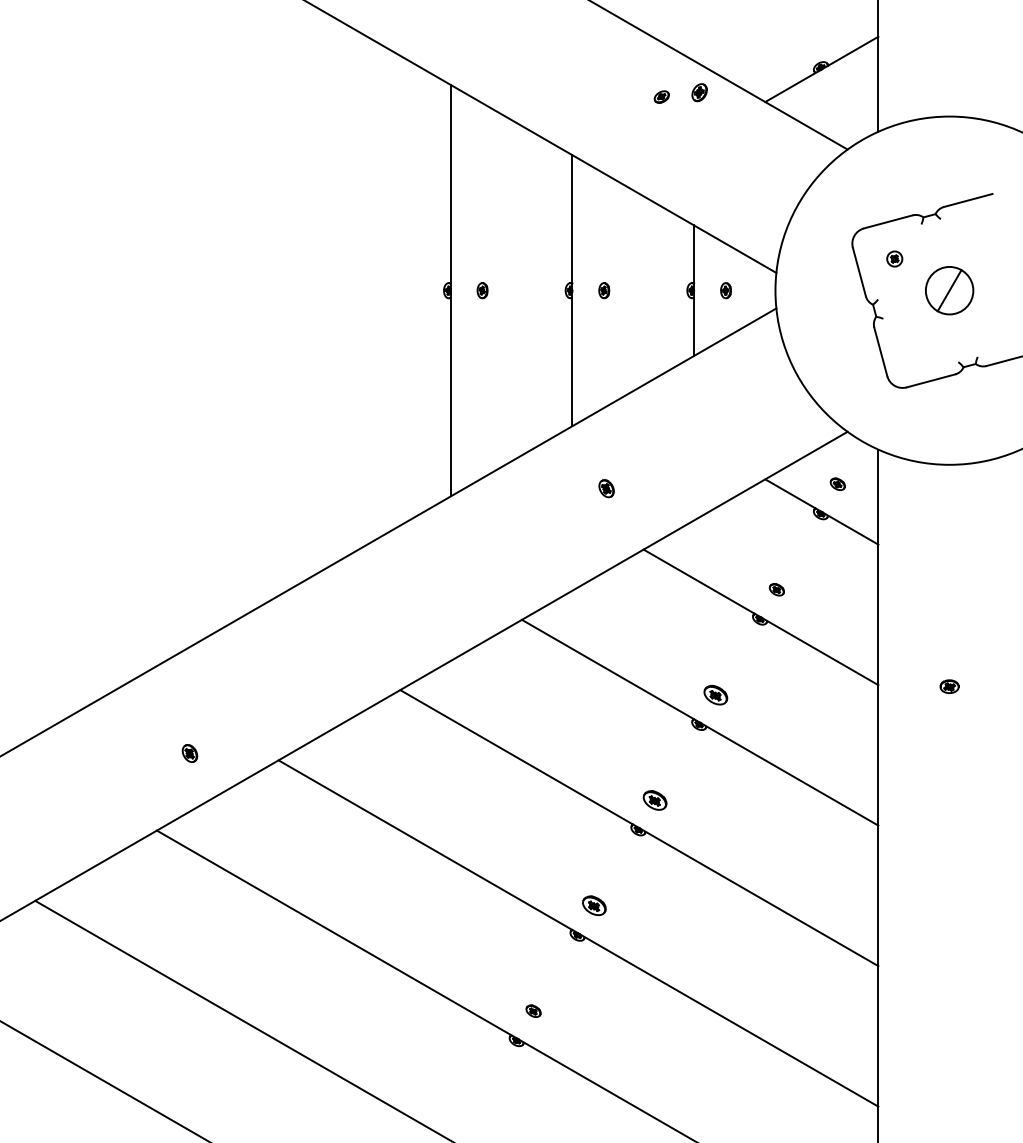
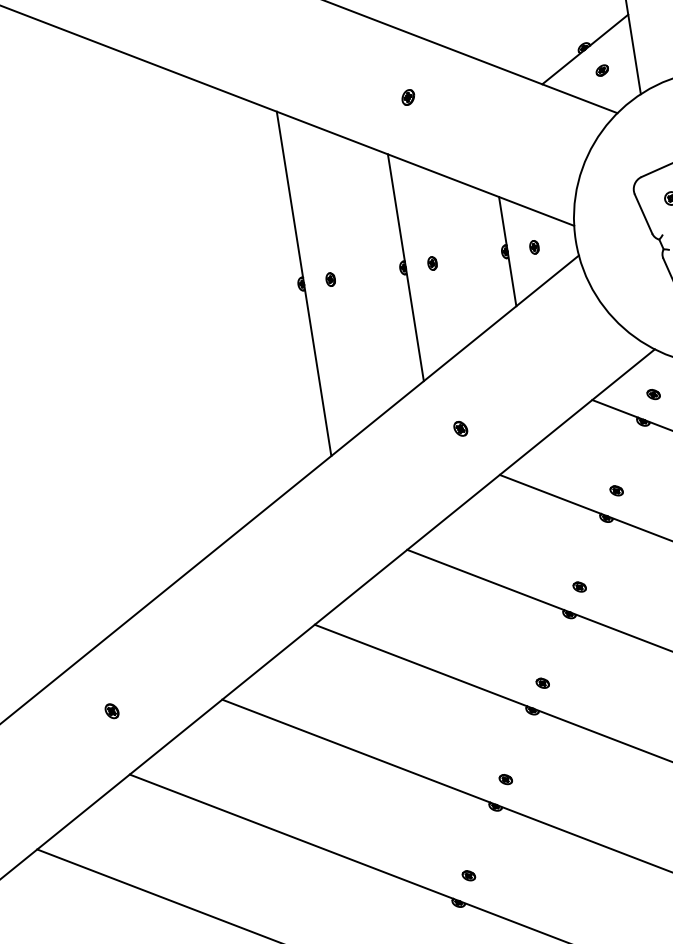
part: (699, 92) -> (408, 97), moved
part: (661, 96) -> (601, 70), moved
part: (716, 694) -> (579, 586), size x0.62
part: (189, 753) -> (111, 711), moved
part: (655, 800) -> (542, 683), size x0.62
part: (594, 905) -> (505, 779), size x0.62

